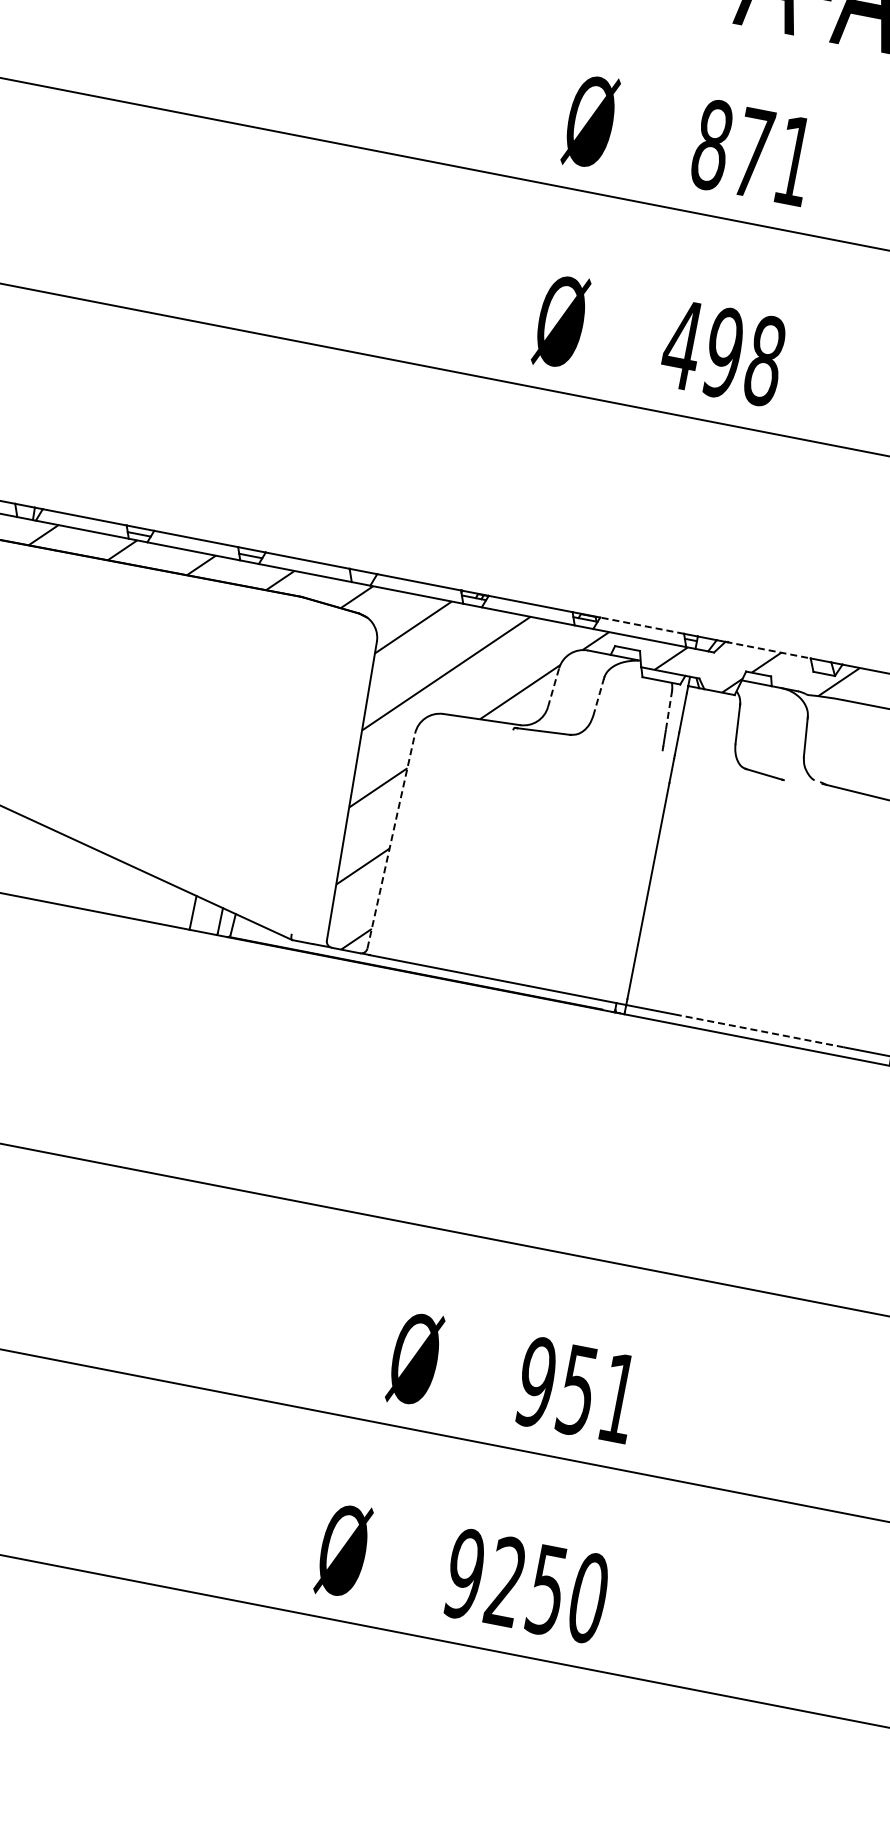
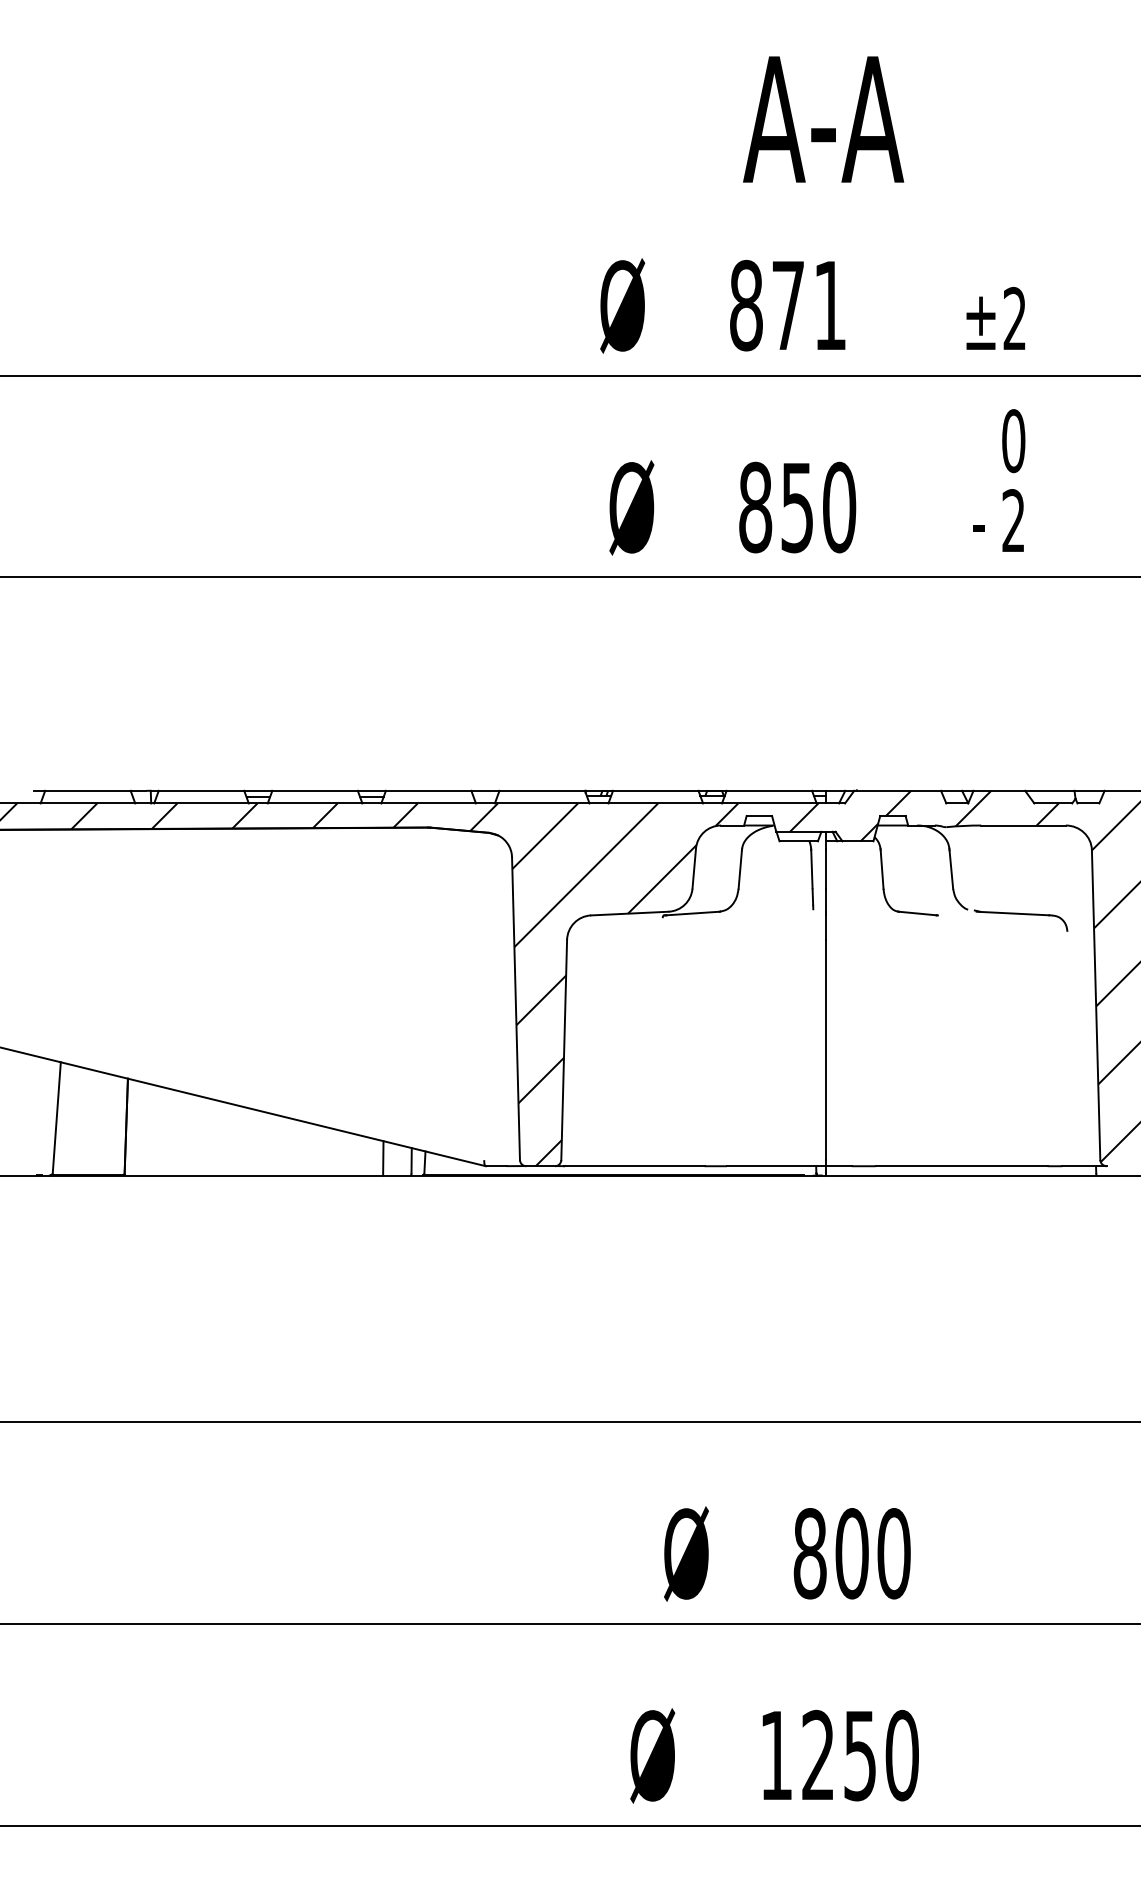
text: (723, 352) -> (797, 507), 498 -> 850
line: (642, 625) -> (769, 790), dashed -> solid
line: (768, 650) -> (898, 790), dashed -> solid
line: (553, 687) -> (694, 868), dashed -> solid
line: (598, 697) -> (740, 869), dashed -> solid
line: (668, 709) -> (811, 868), dashed -> solid
line: (391, 840) -> (564, 1049), dashed -> solid
line: (759, 1031) -> (961, 1166), dashed -> solid
text: (577, 1390) -> (851, 1553), 951 -> 800
text: (464, 1573) -> (775, 1755), 9250 -> 1250

